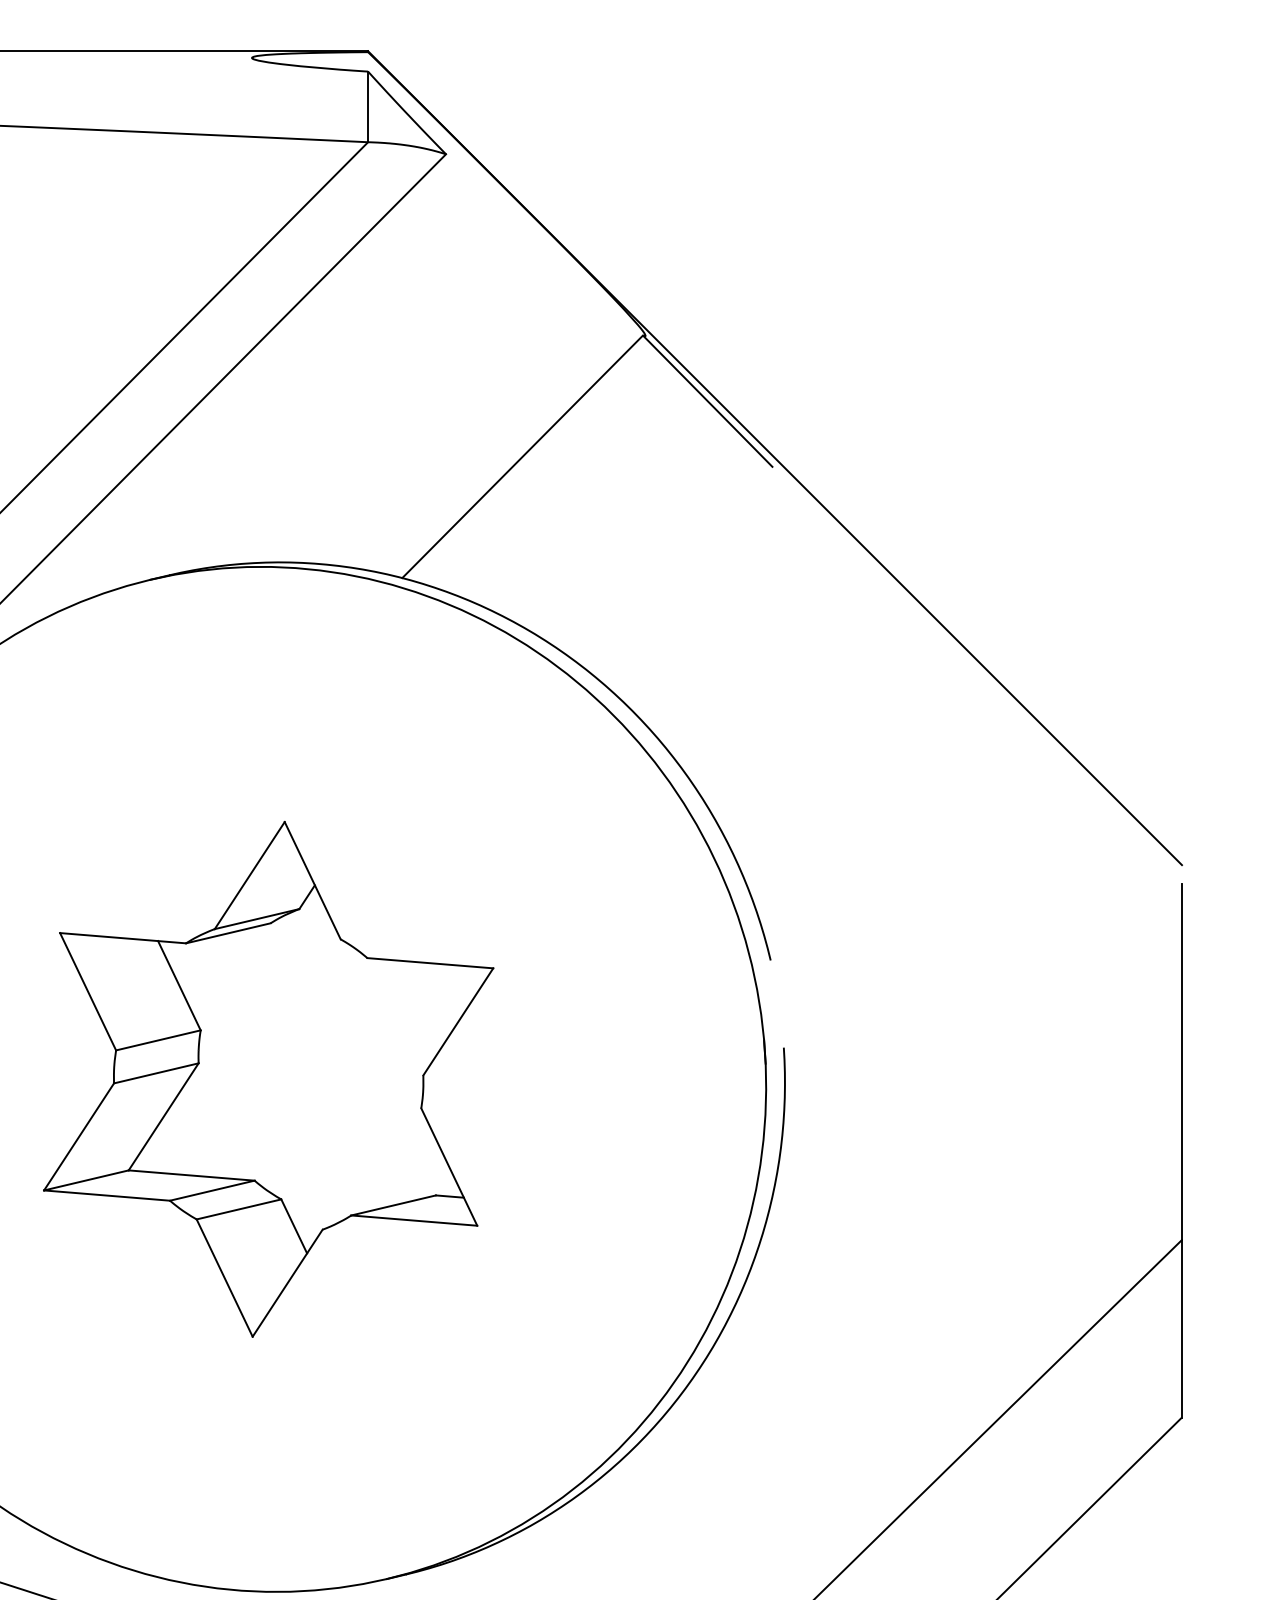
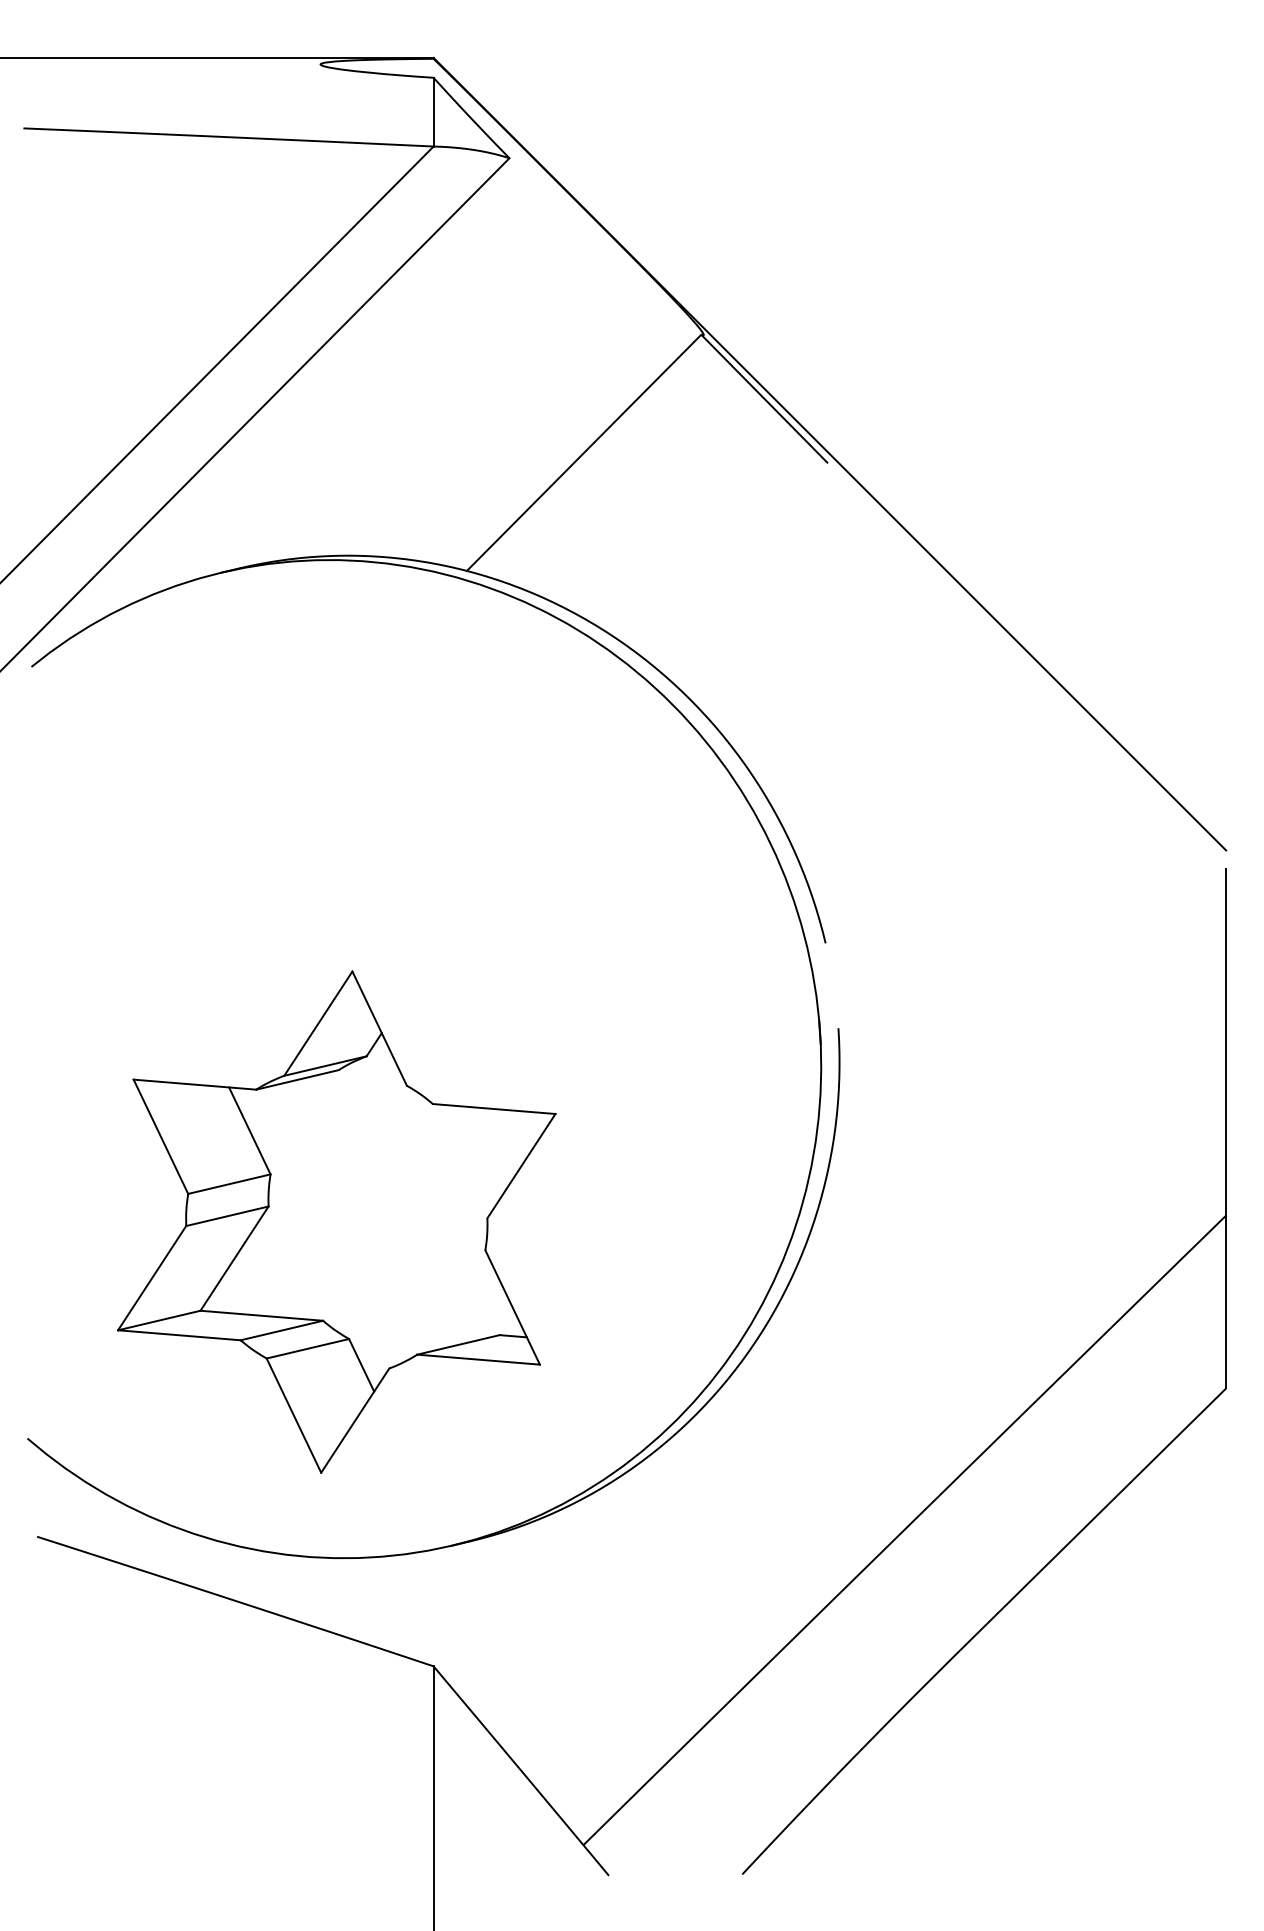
part: (268, 1078) -> (336, 1221), moved

